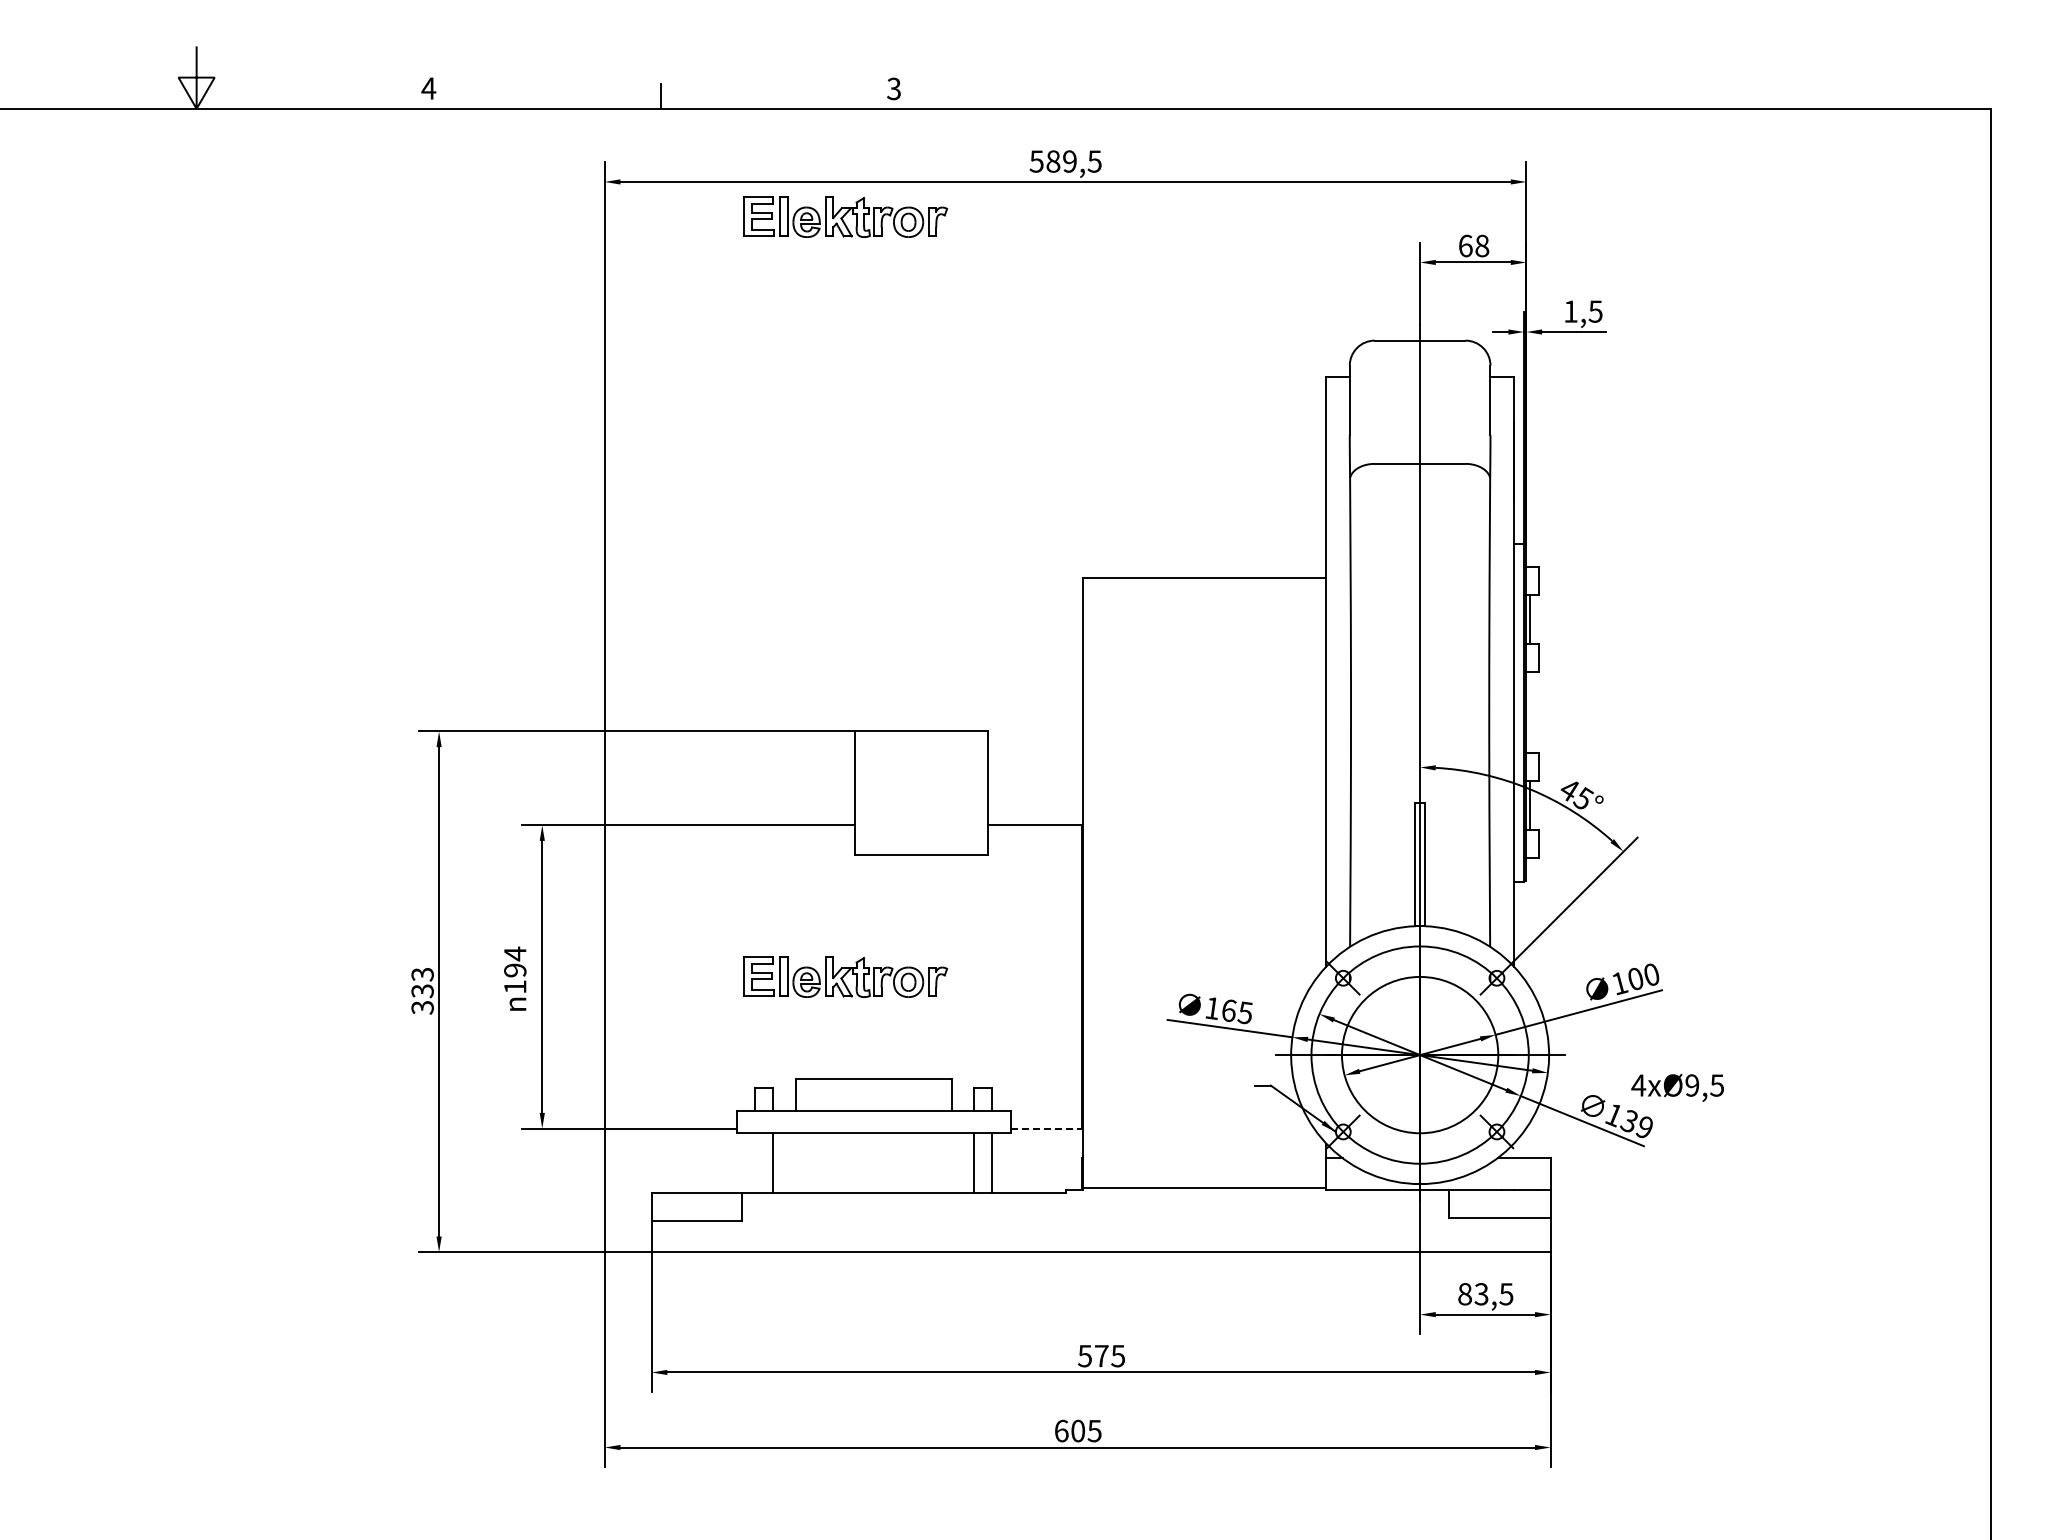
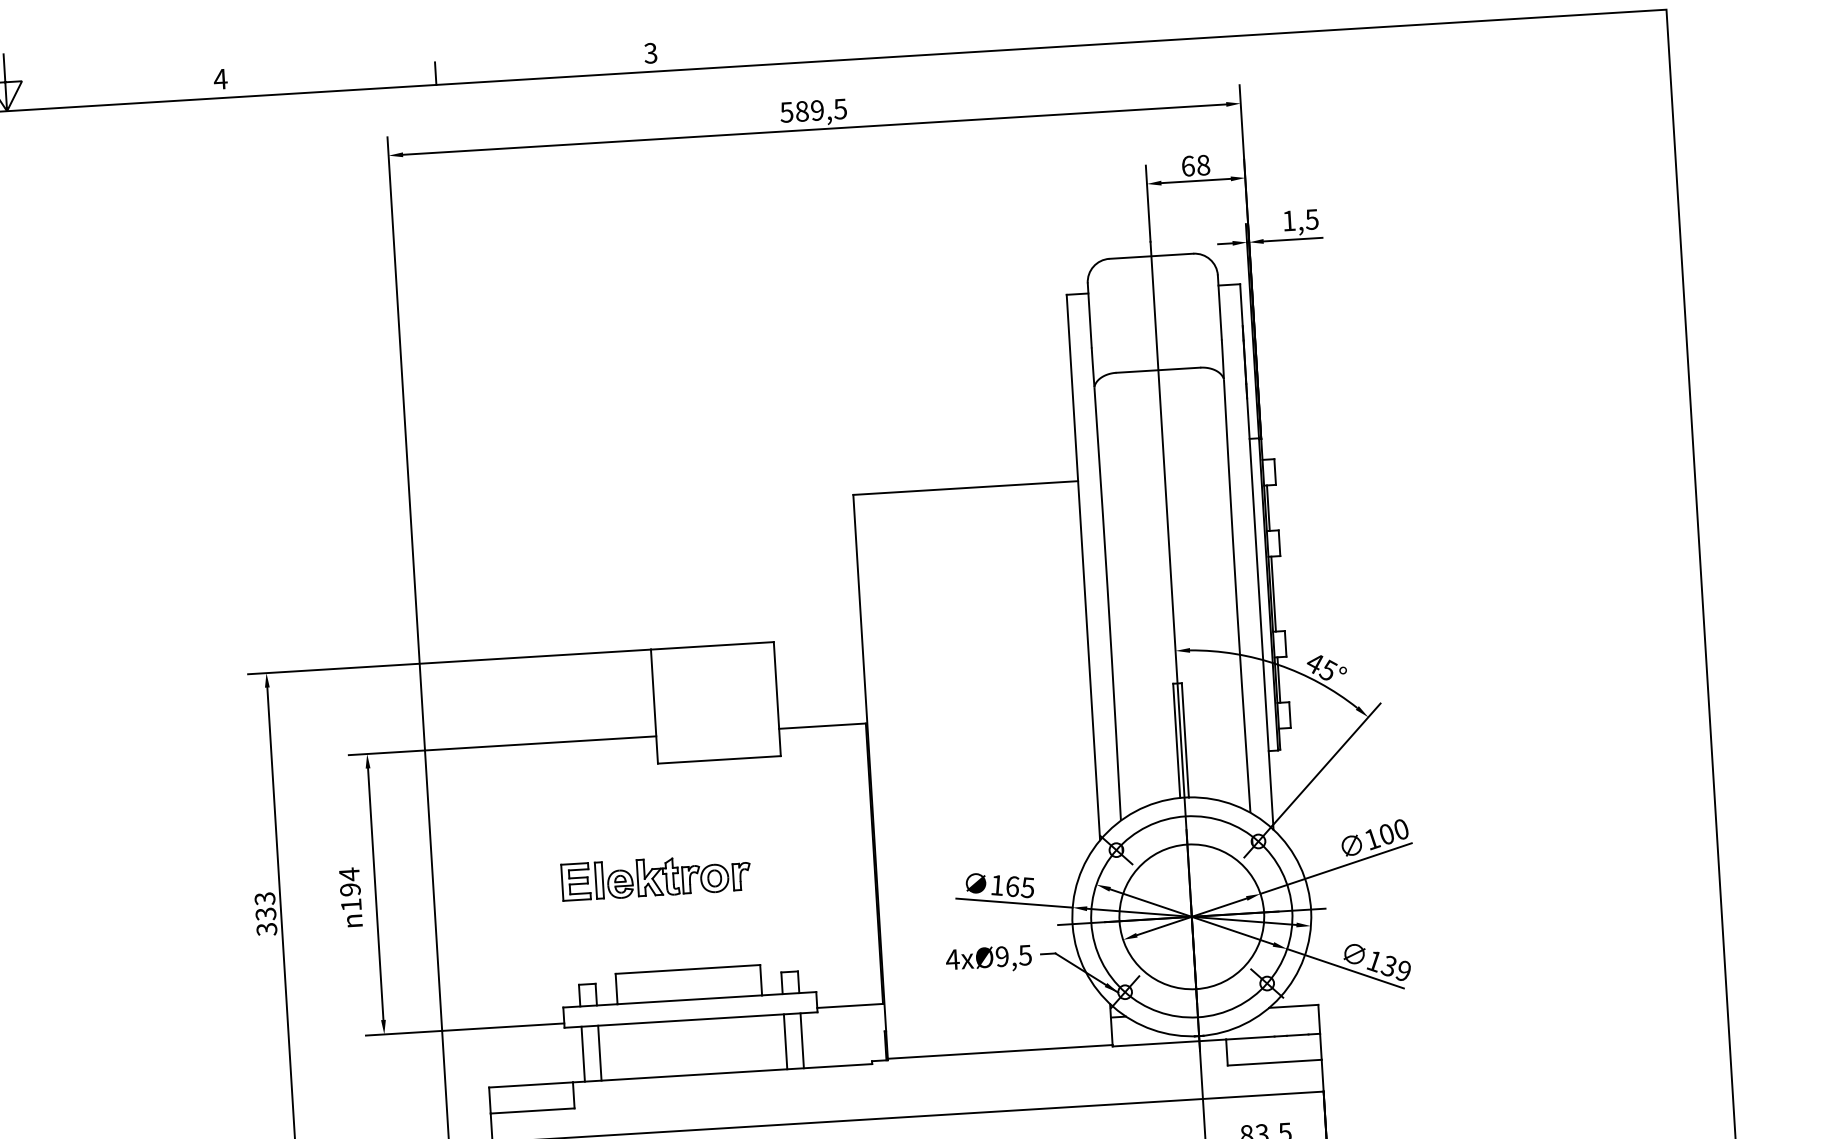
part: (845, 216) -> (613, 174), removed
line: (1529, 712) -> (1273, 593), added
text: (1677, 1087) -> (988, 959), moved
line: (1046, 1128) -> (850, 1005), dashed -> solid
line: (755, 1162) -> (583, 1053), added

